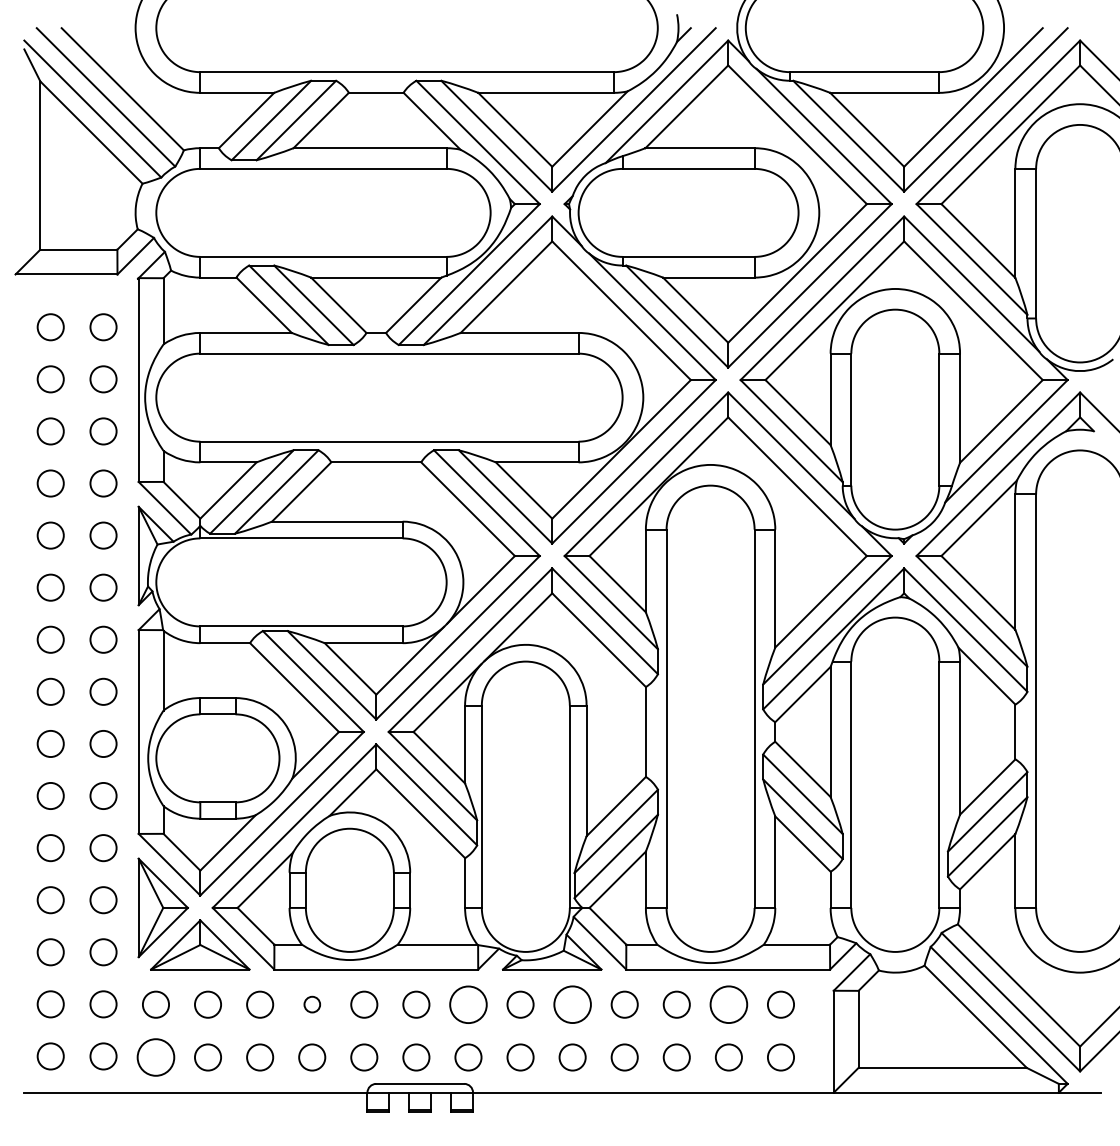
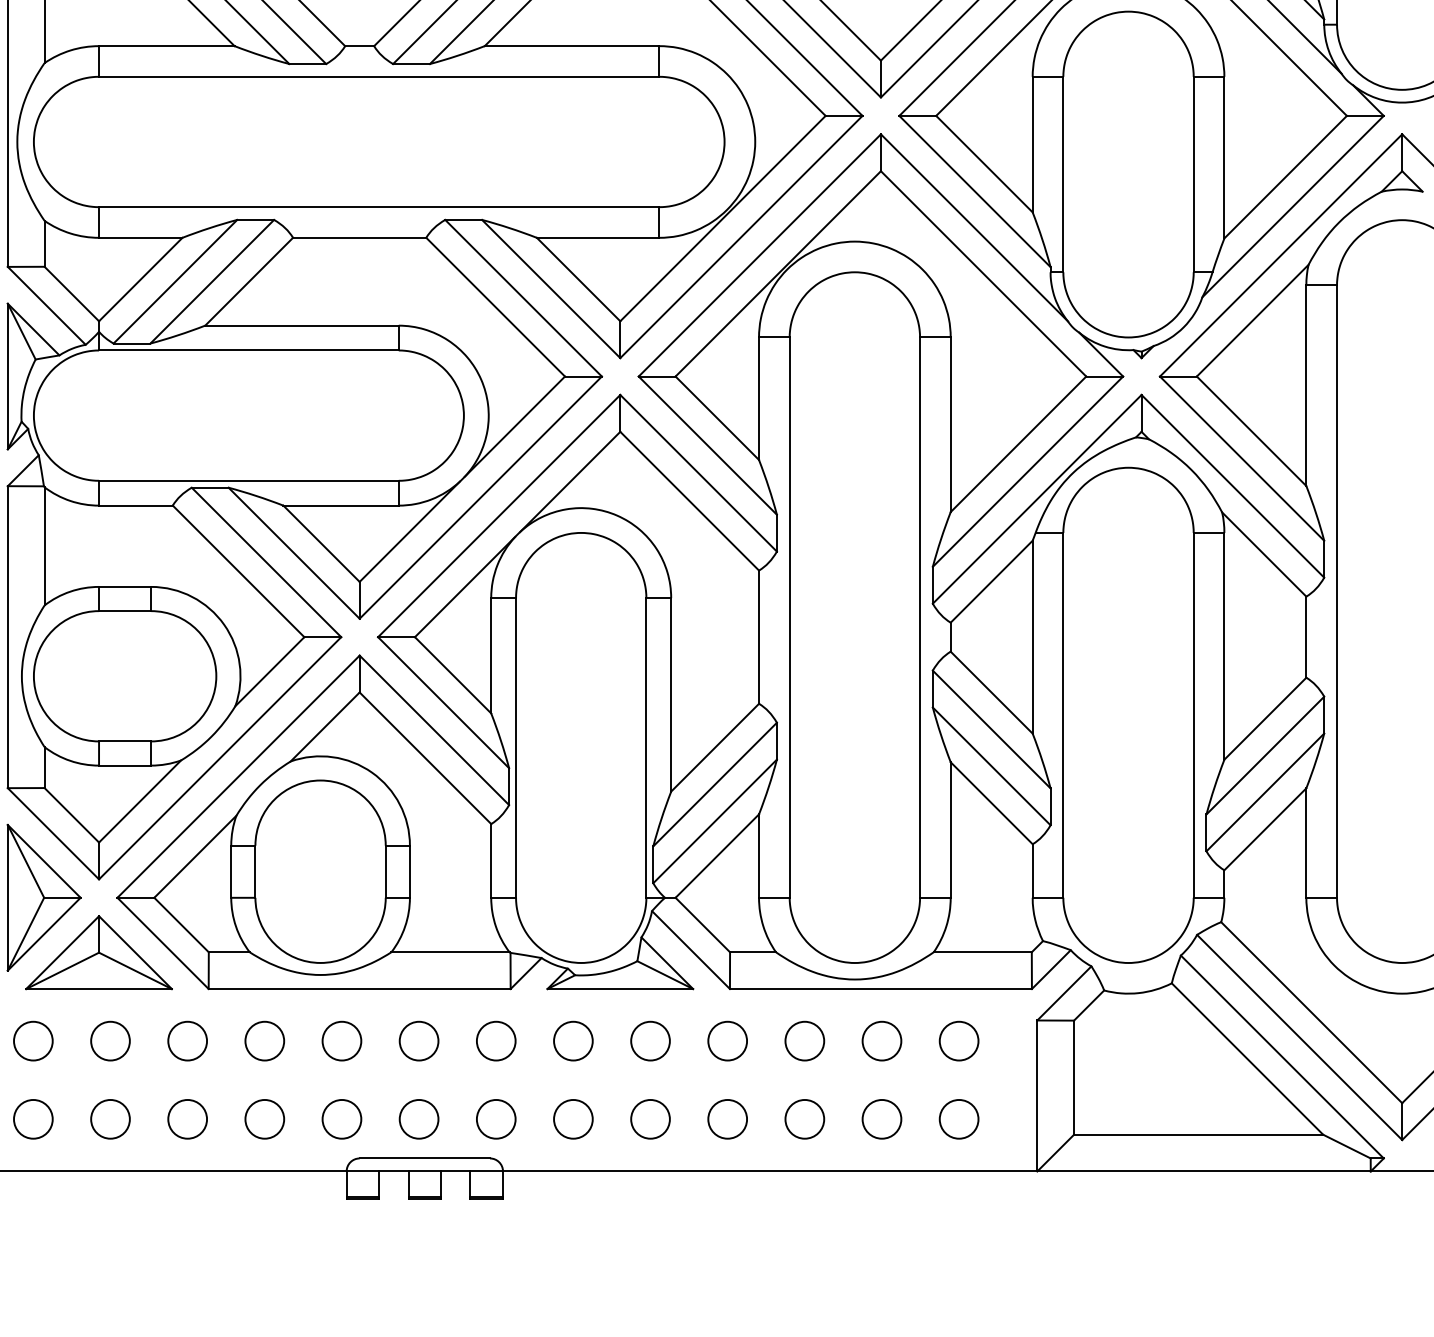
circle: (312, 1004) -> (265, 1040), size x1.67
circle: (468, 1004) -> (496, 1040), size x0.71
circle: (572, 1004) -> (650, 1040), size x0.71
circle: (728, 1004) -> (881, 1040), size x0.71
circle: (155, 1057) -> (32, 1119), size x0.71

